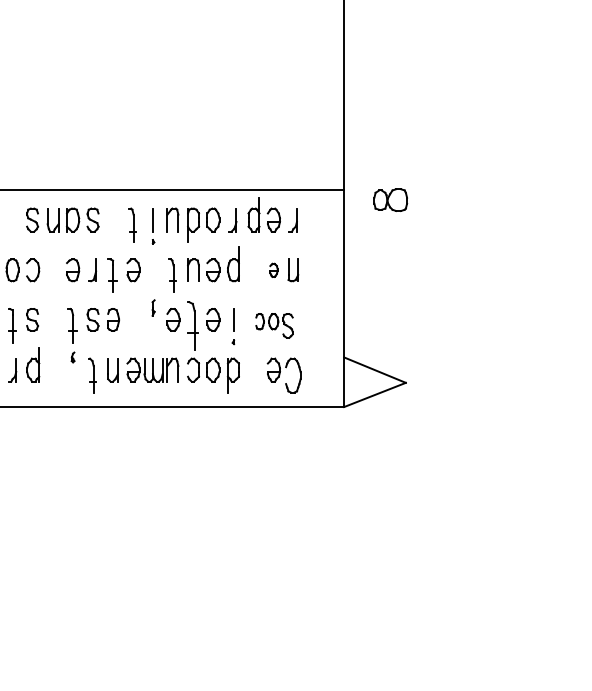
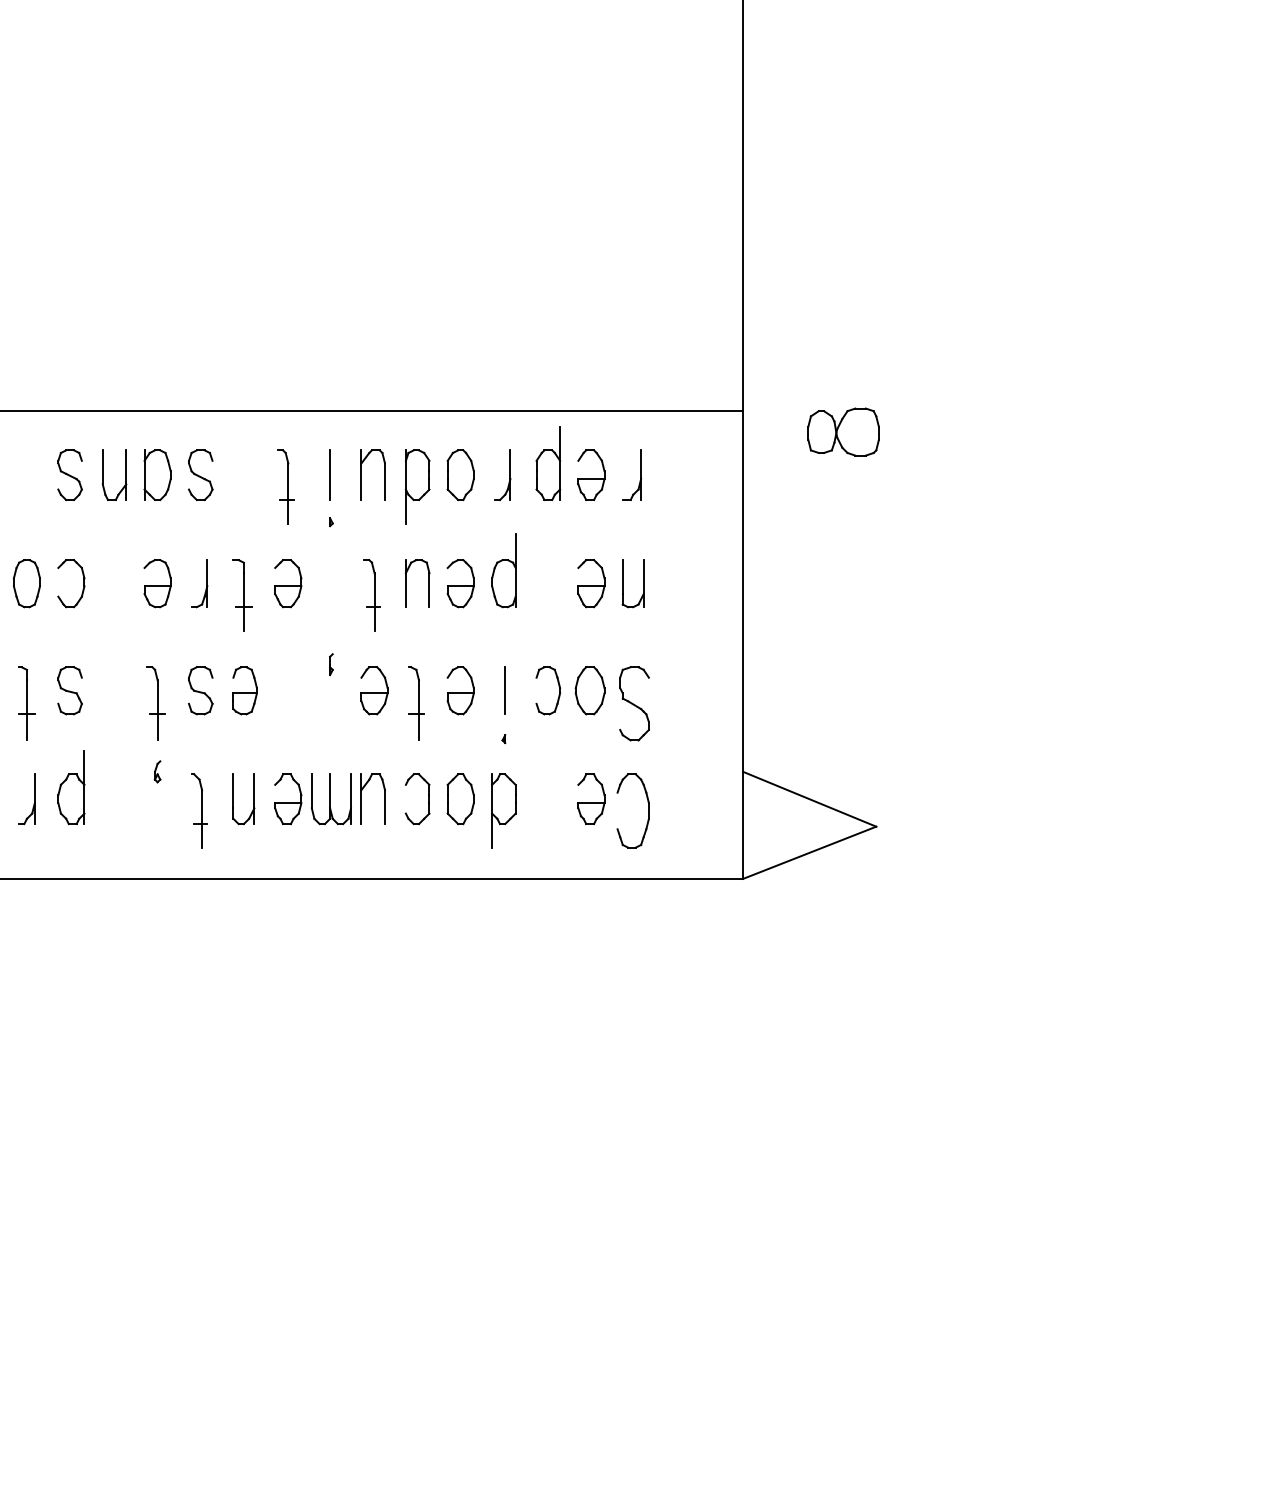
part: (273, 270) -> (590, 584), size x1.67
part: (153, 307) -> (331, 663), size x0.62
part: (192, 325) -> (415, 702), size x0.71
part: (274, 325) -> (592, 702), size x1.43

